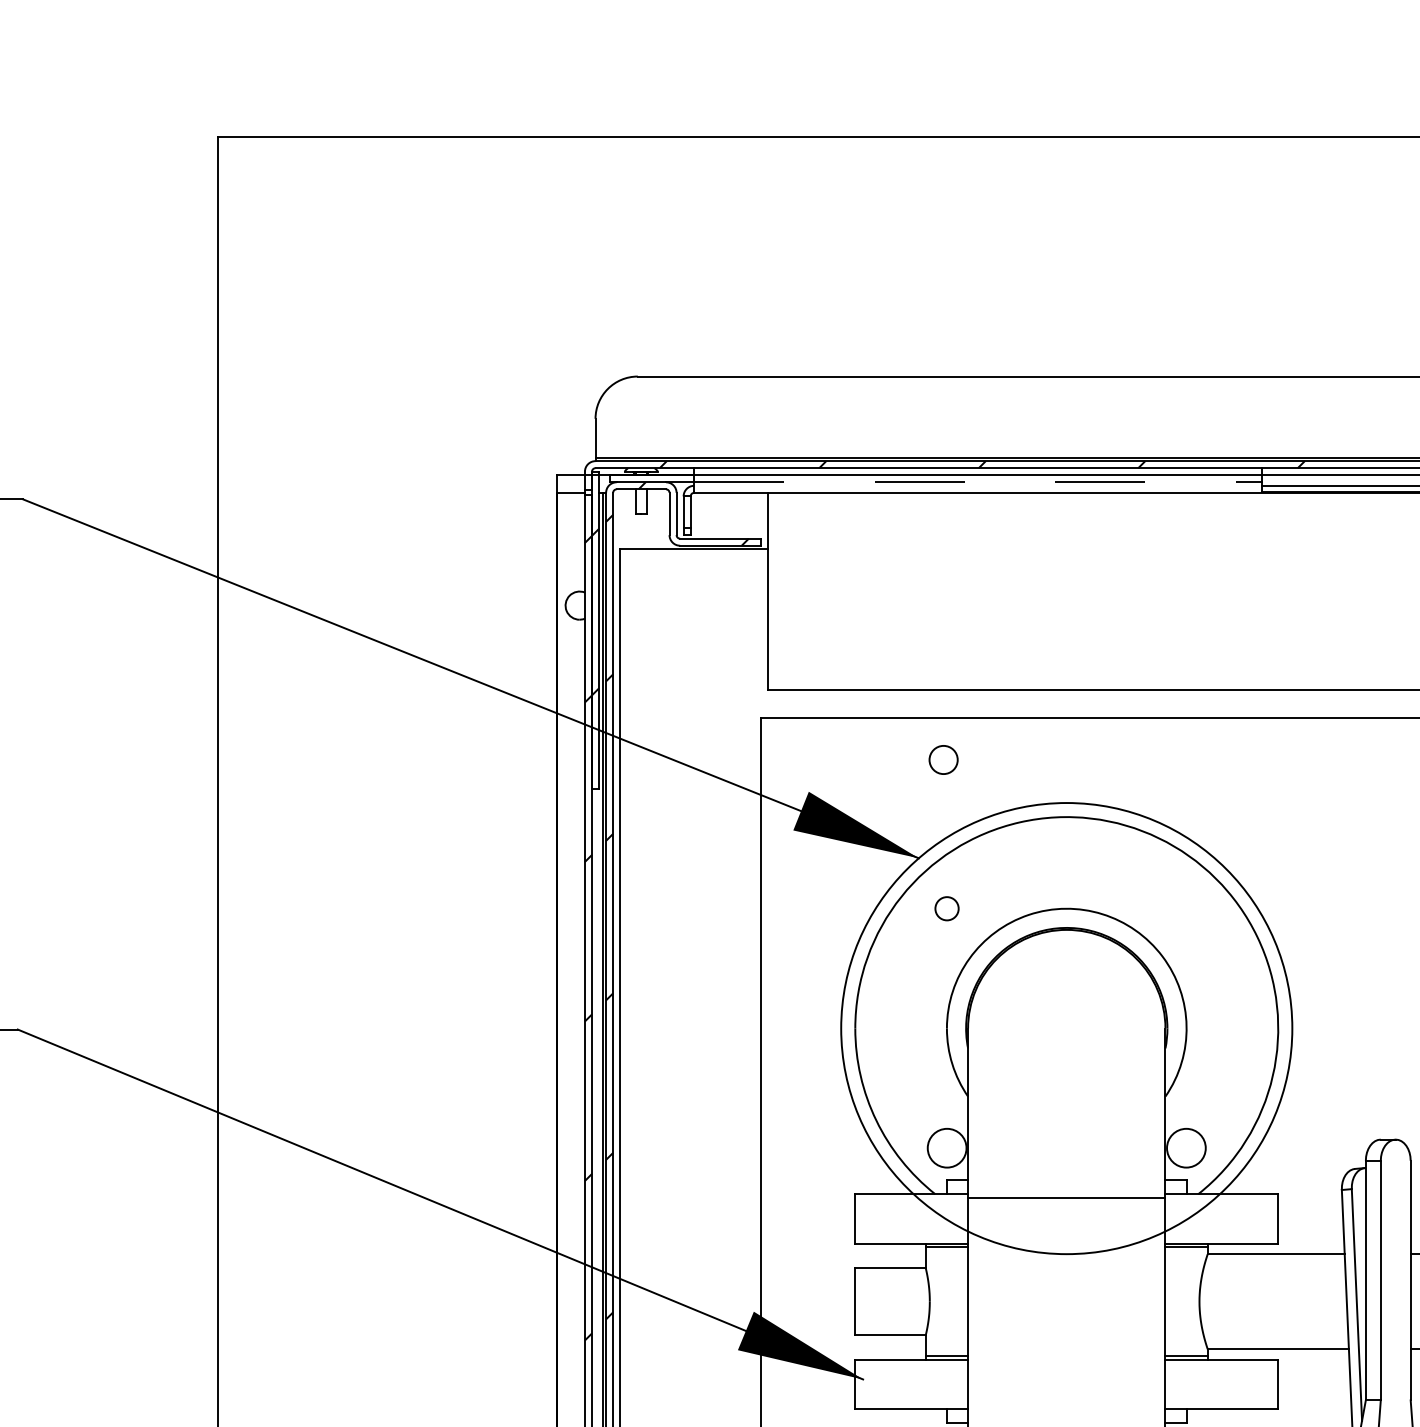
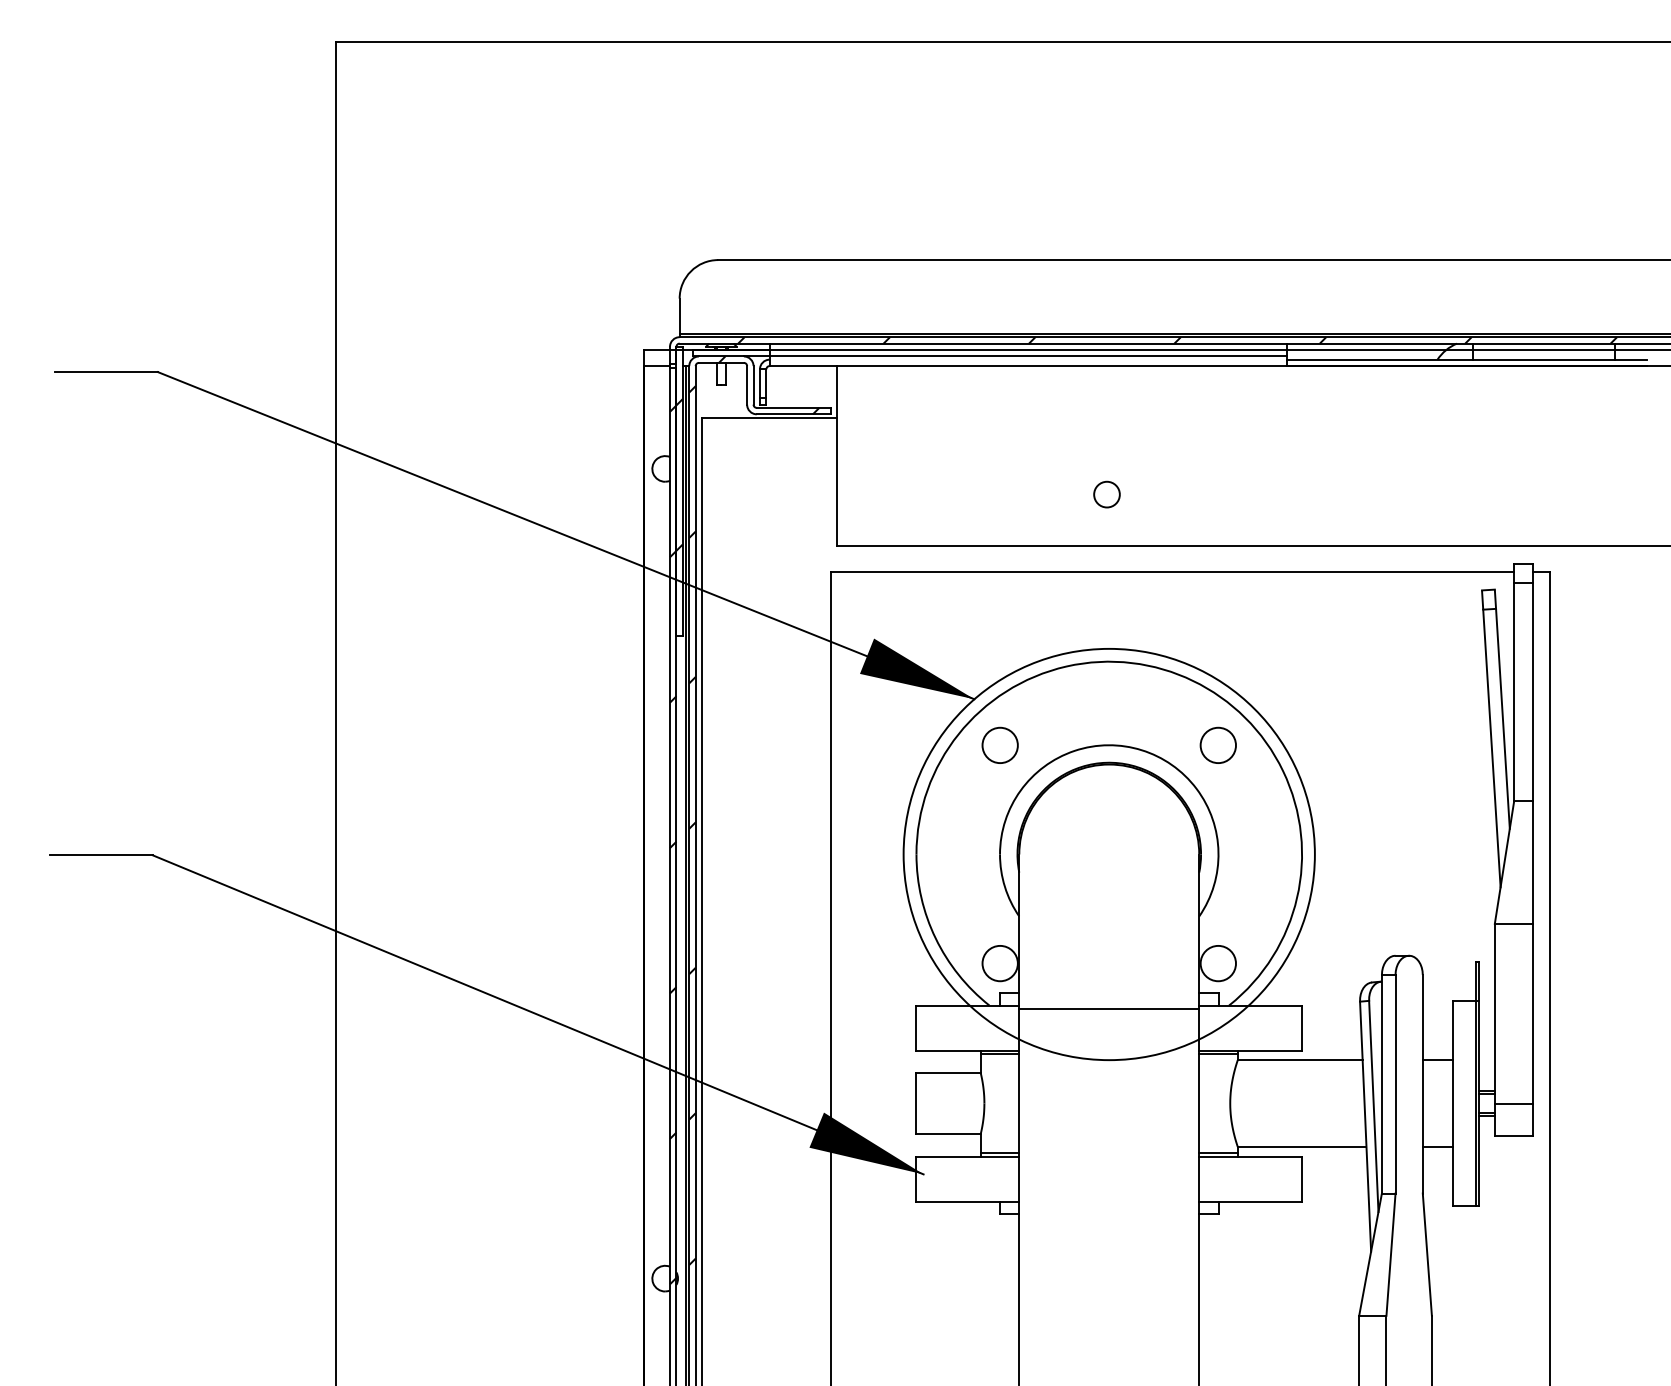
line: (978, 482) -> (1028, 356), dashed -> solid
circle: (943, 759) -> (1106, 494), moved
circle: (946, 907) -> (999, 744), size x1.67
circle: (1185, 907) -> (1217, 744), added

